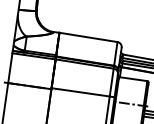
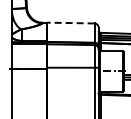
line: (87, 37) -> (70, 23), solid -> dashed

